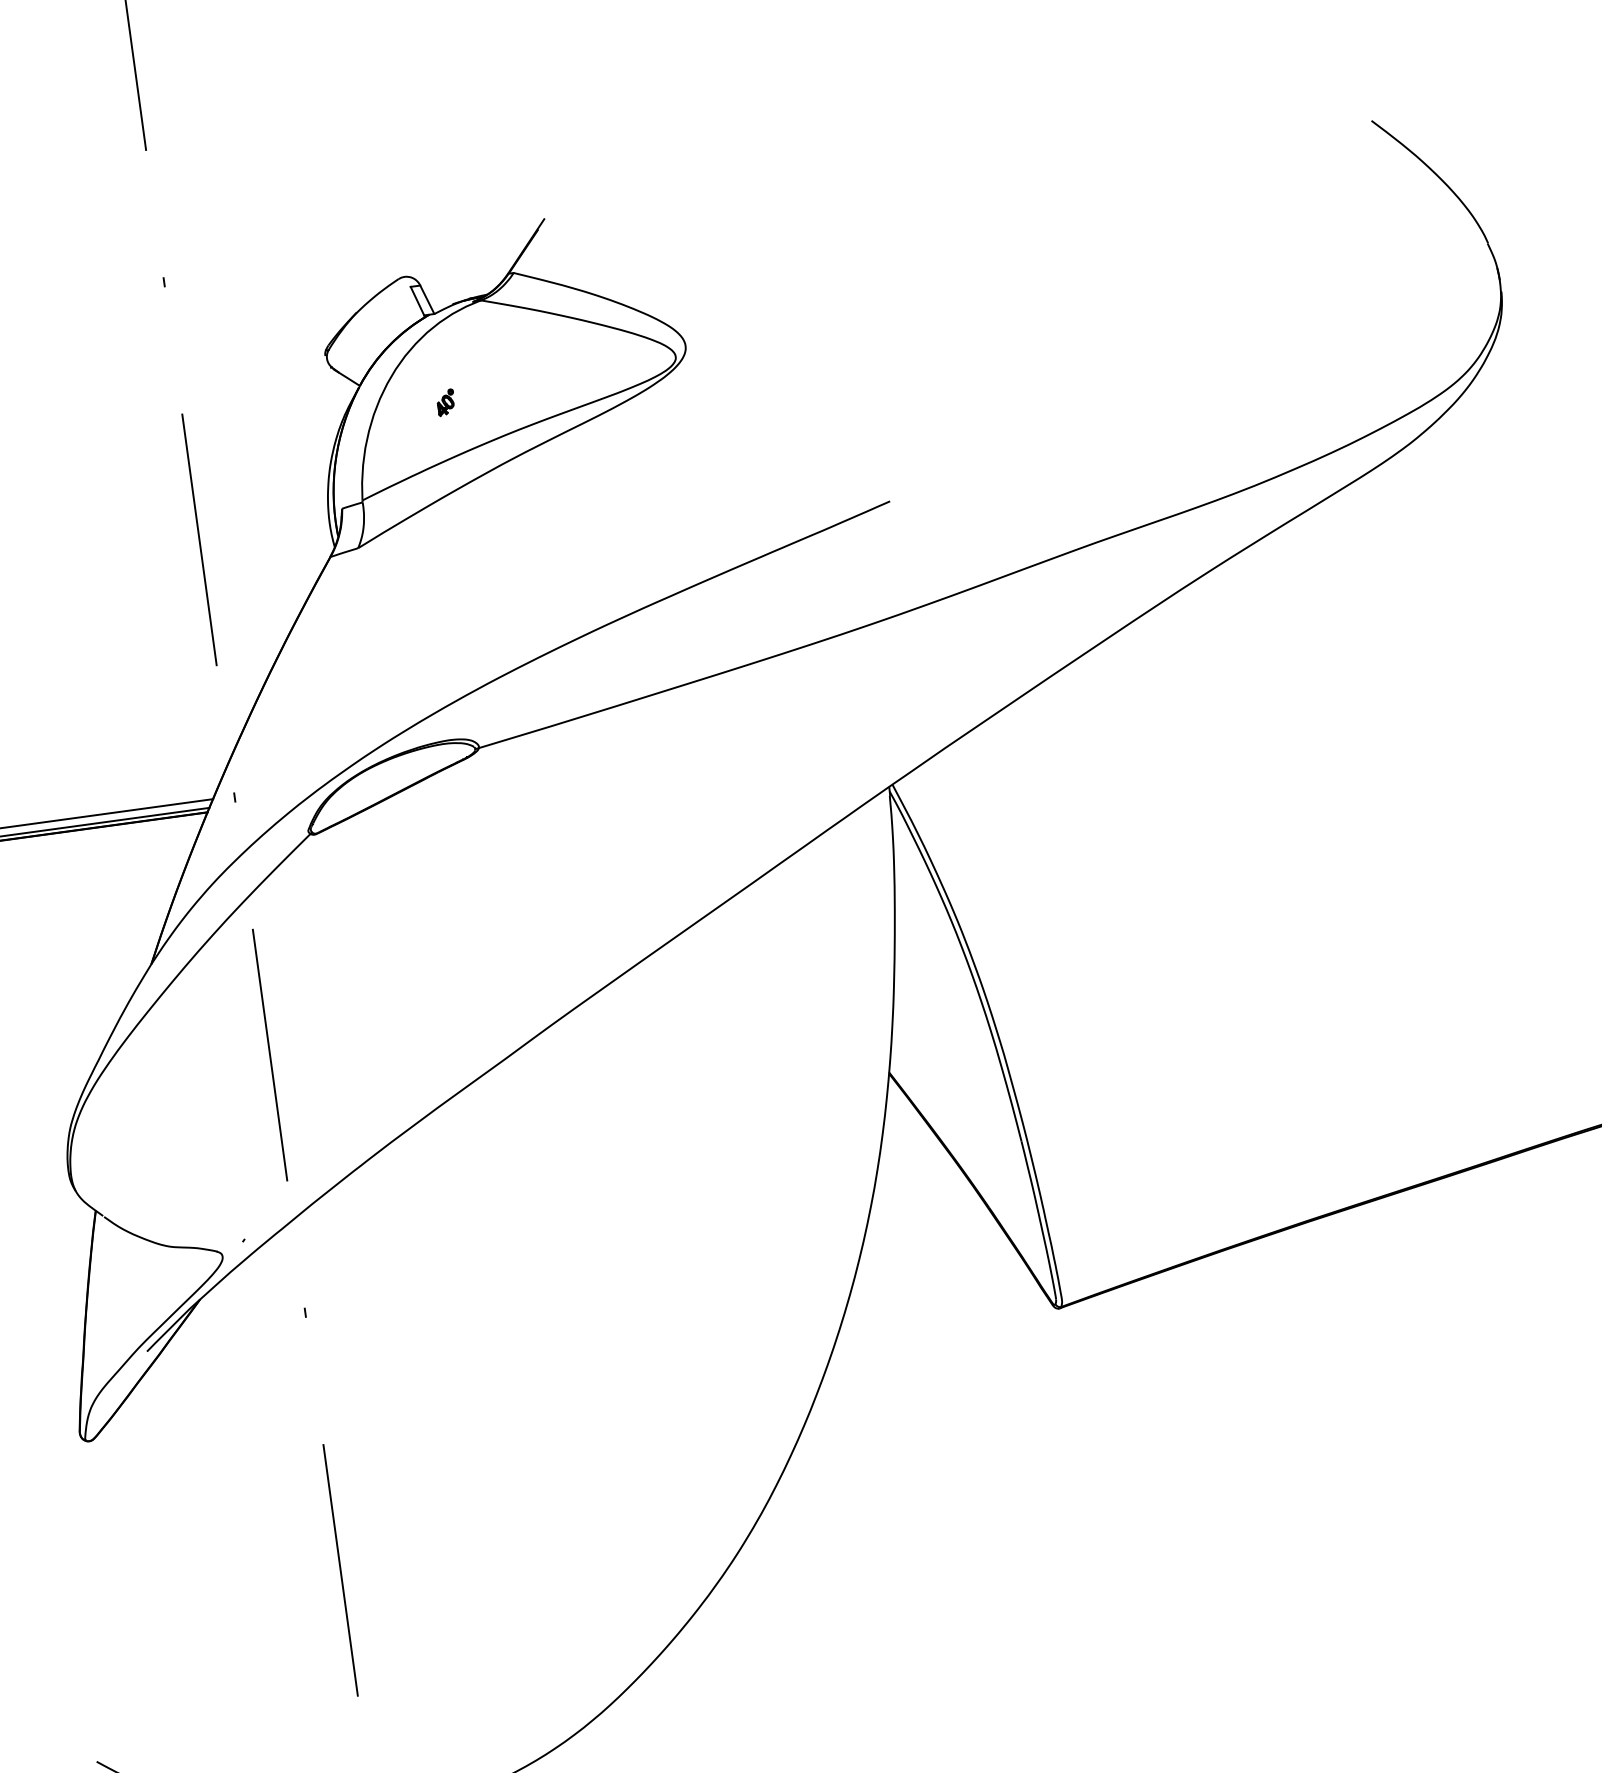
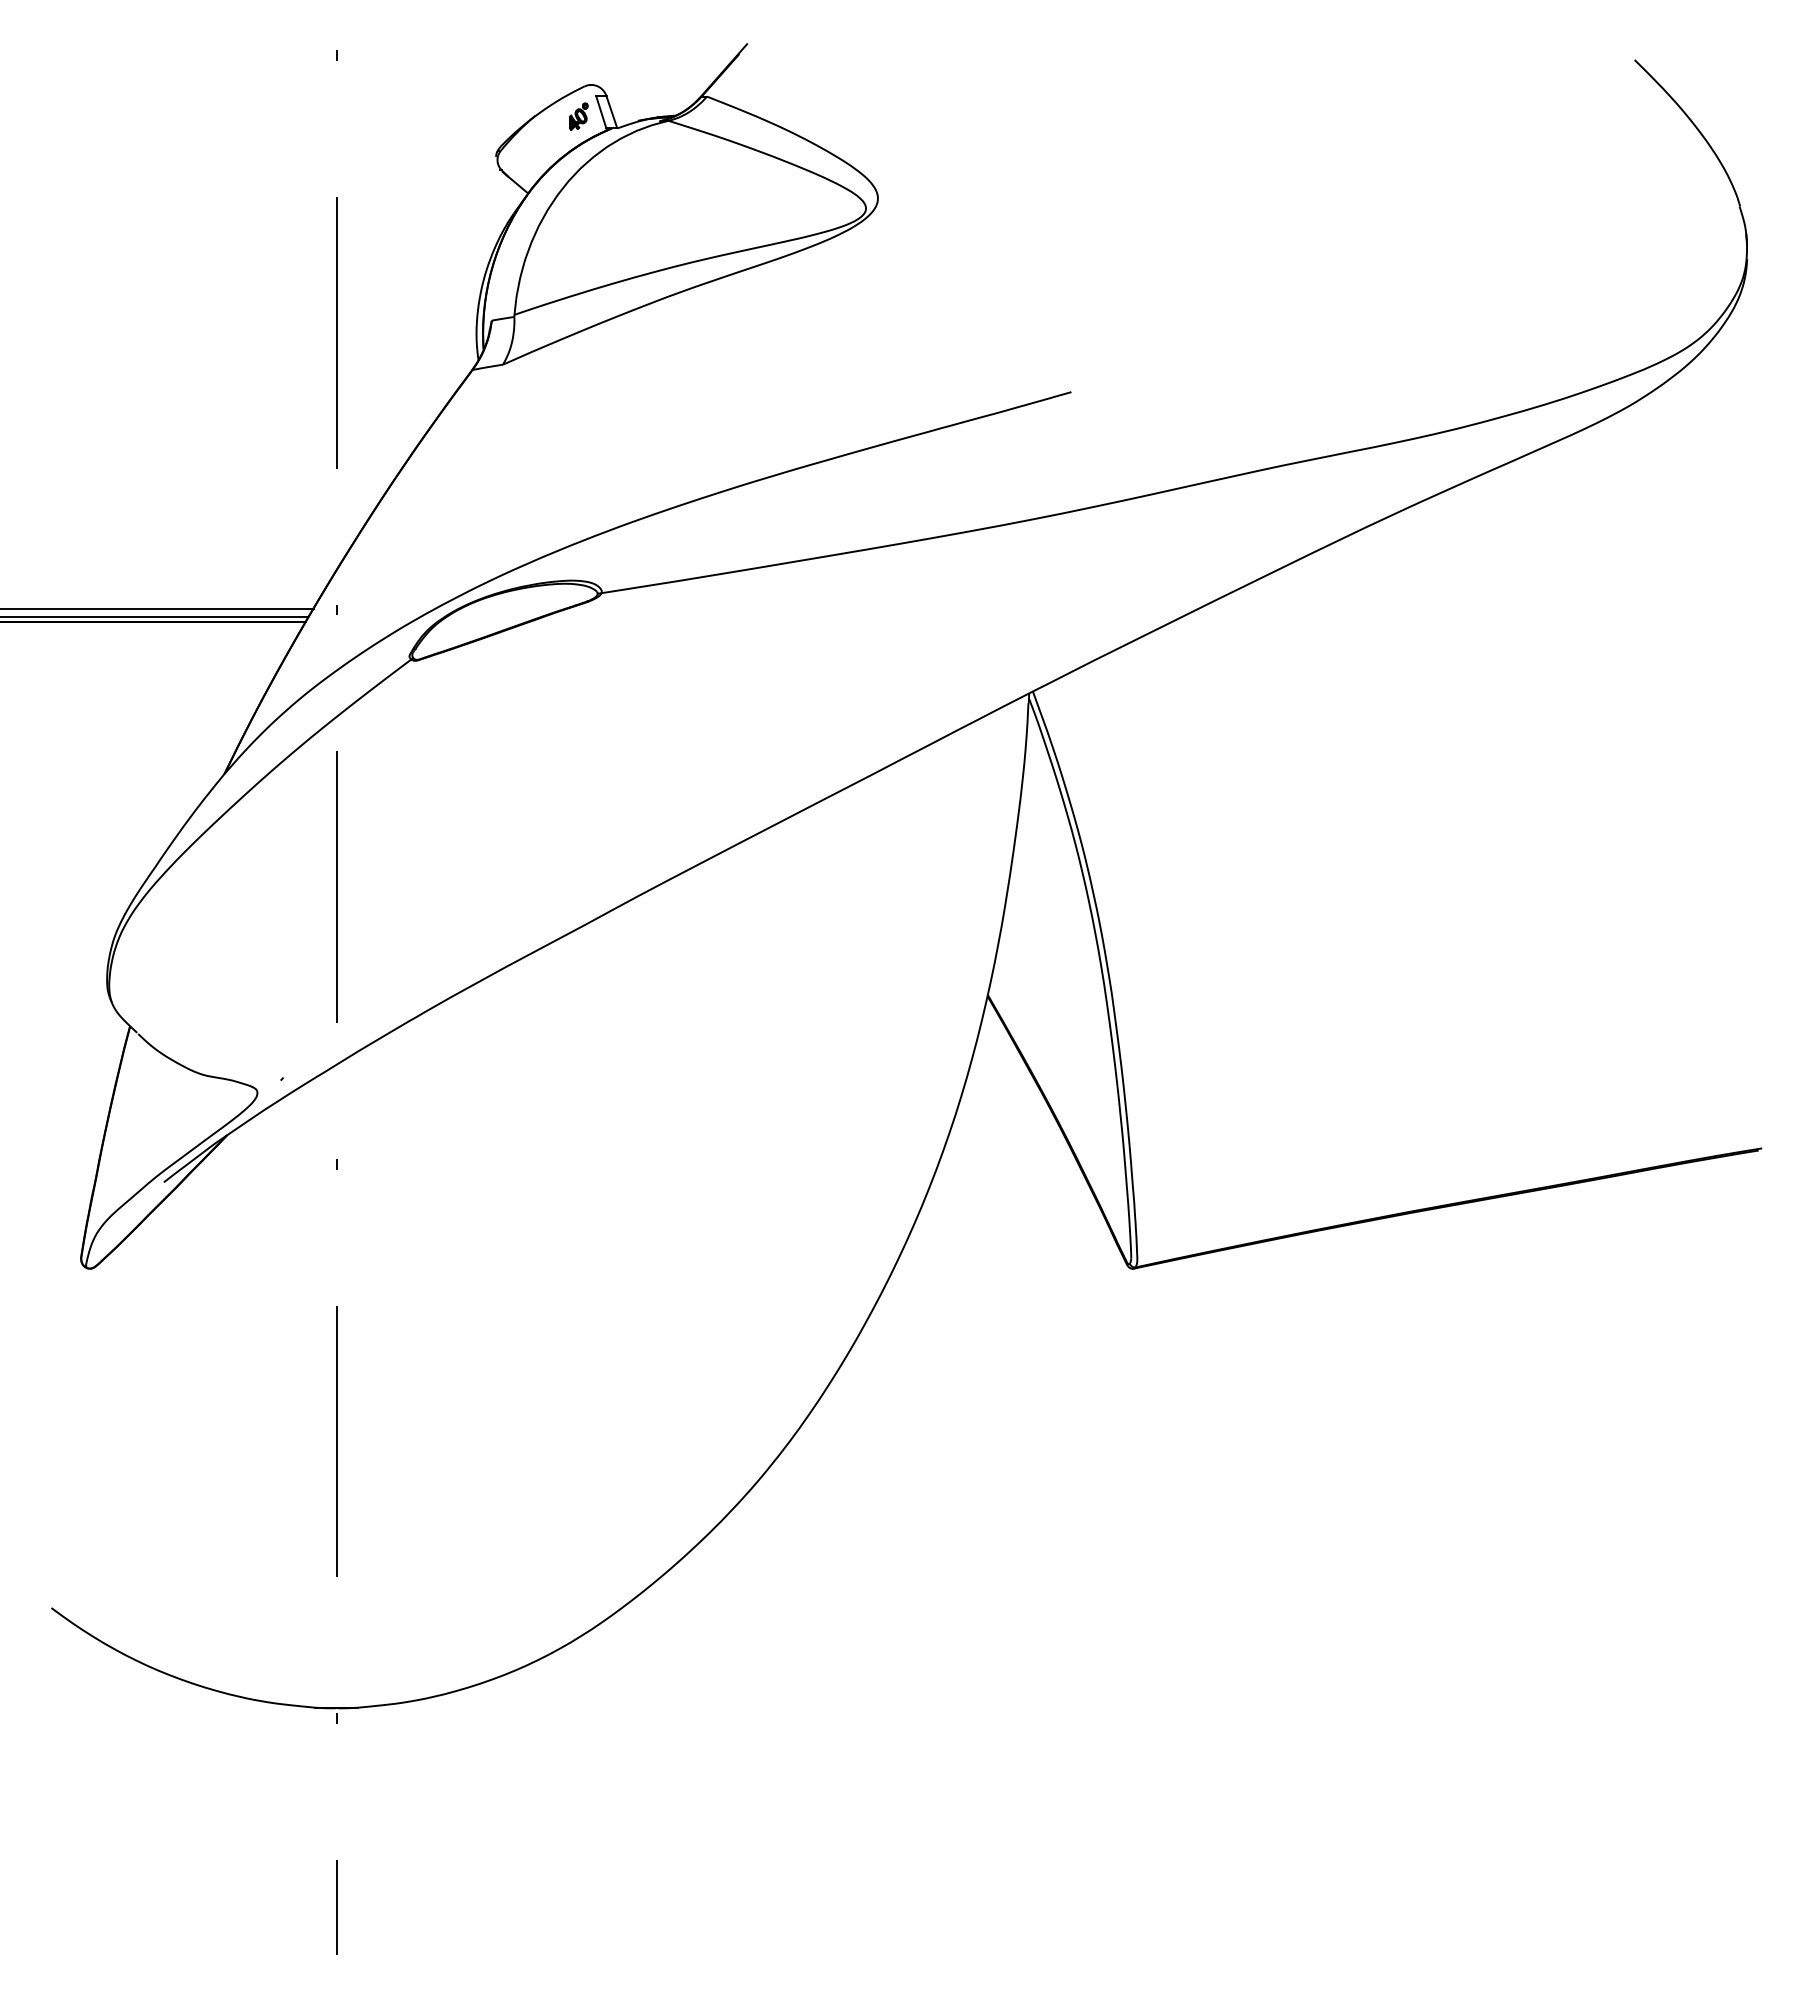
part: (445, 402) -> (578, 116), moved

